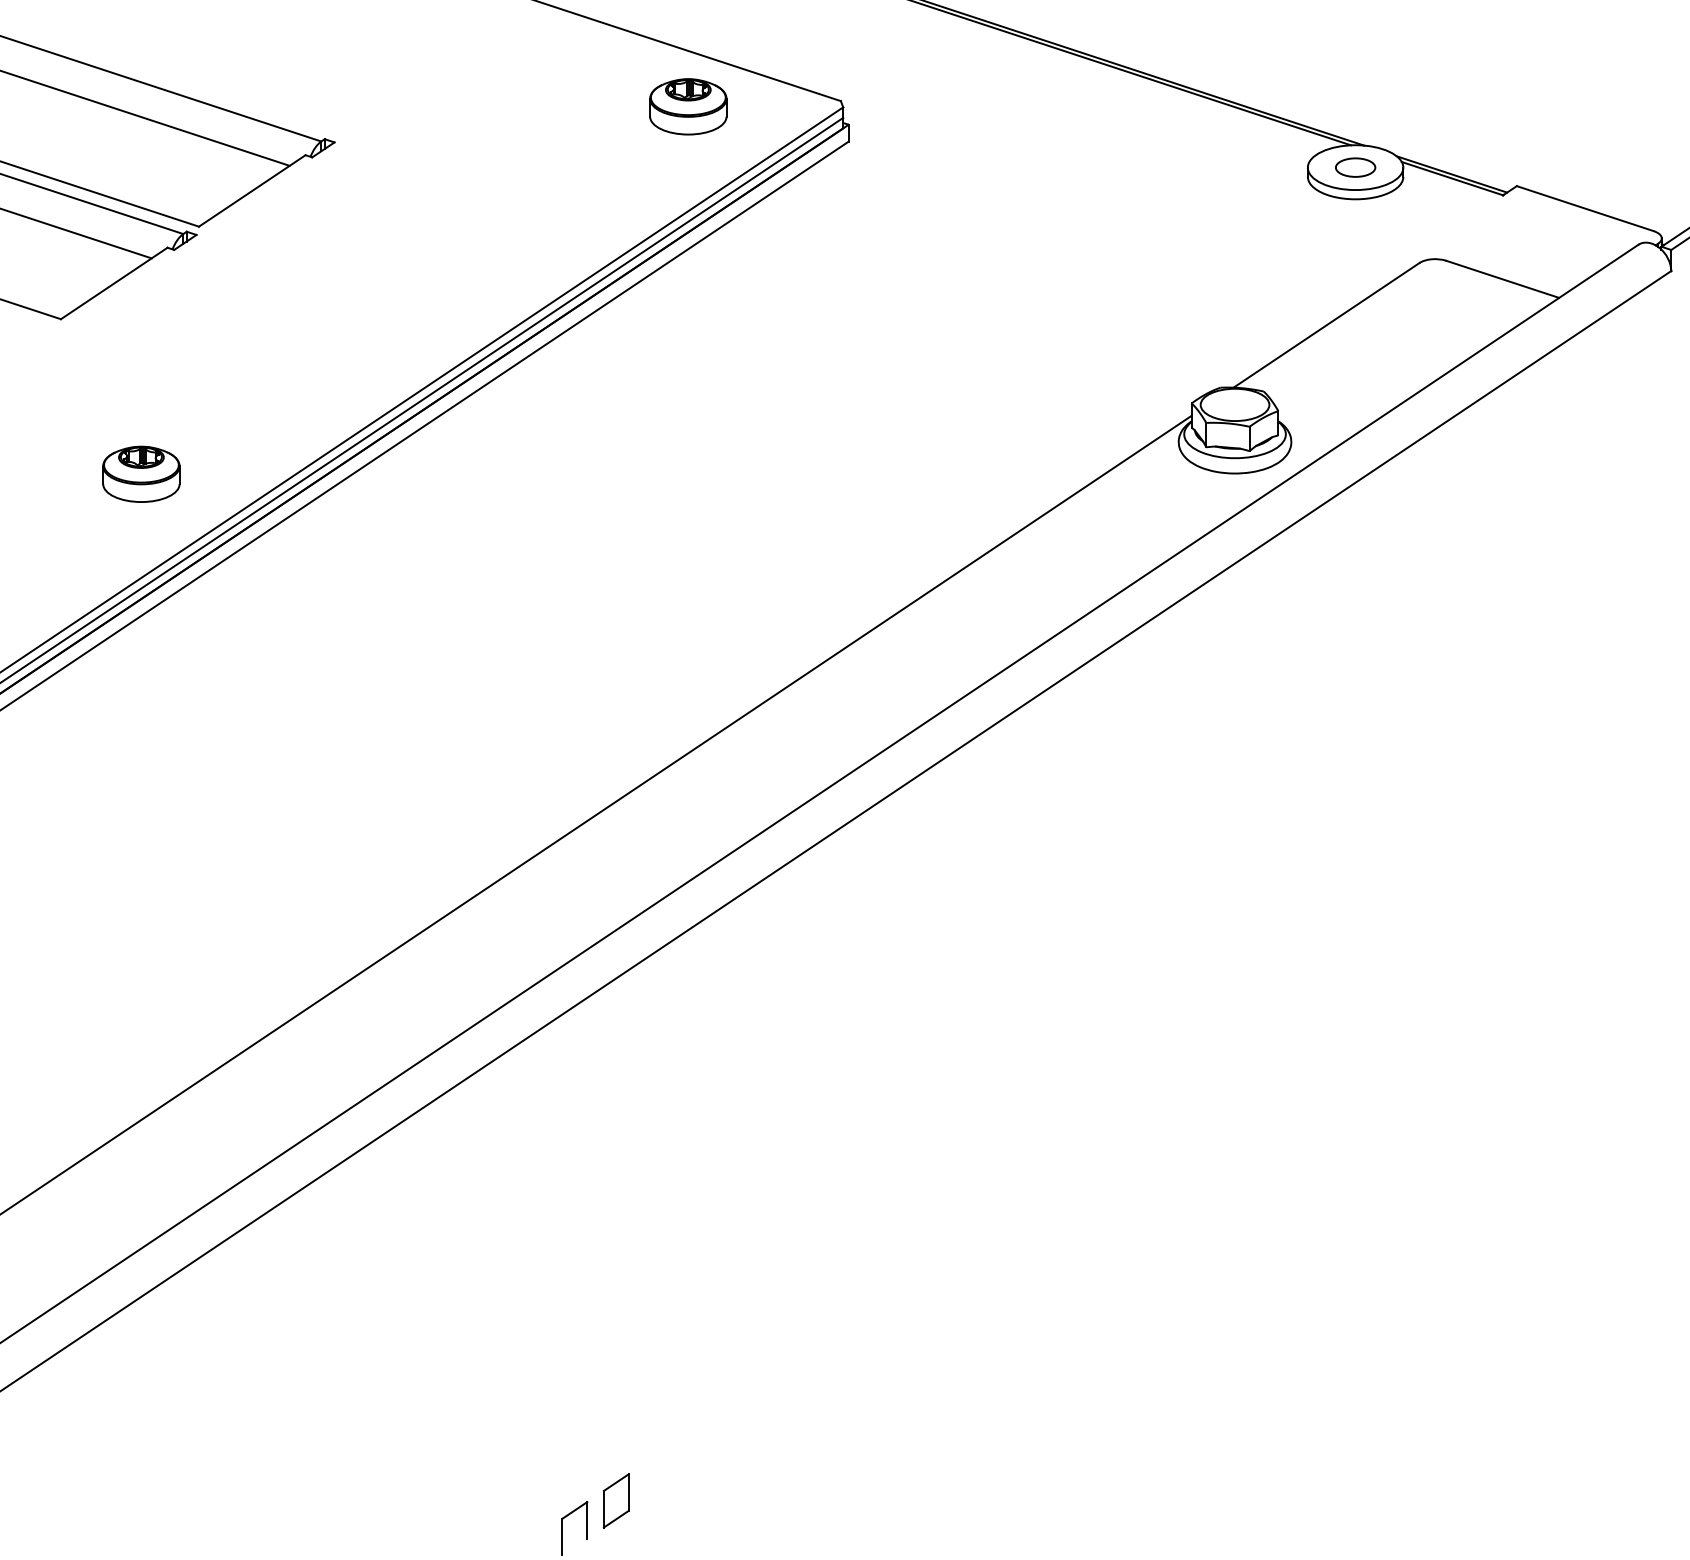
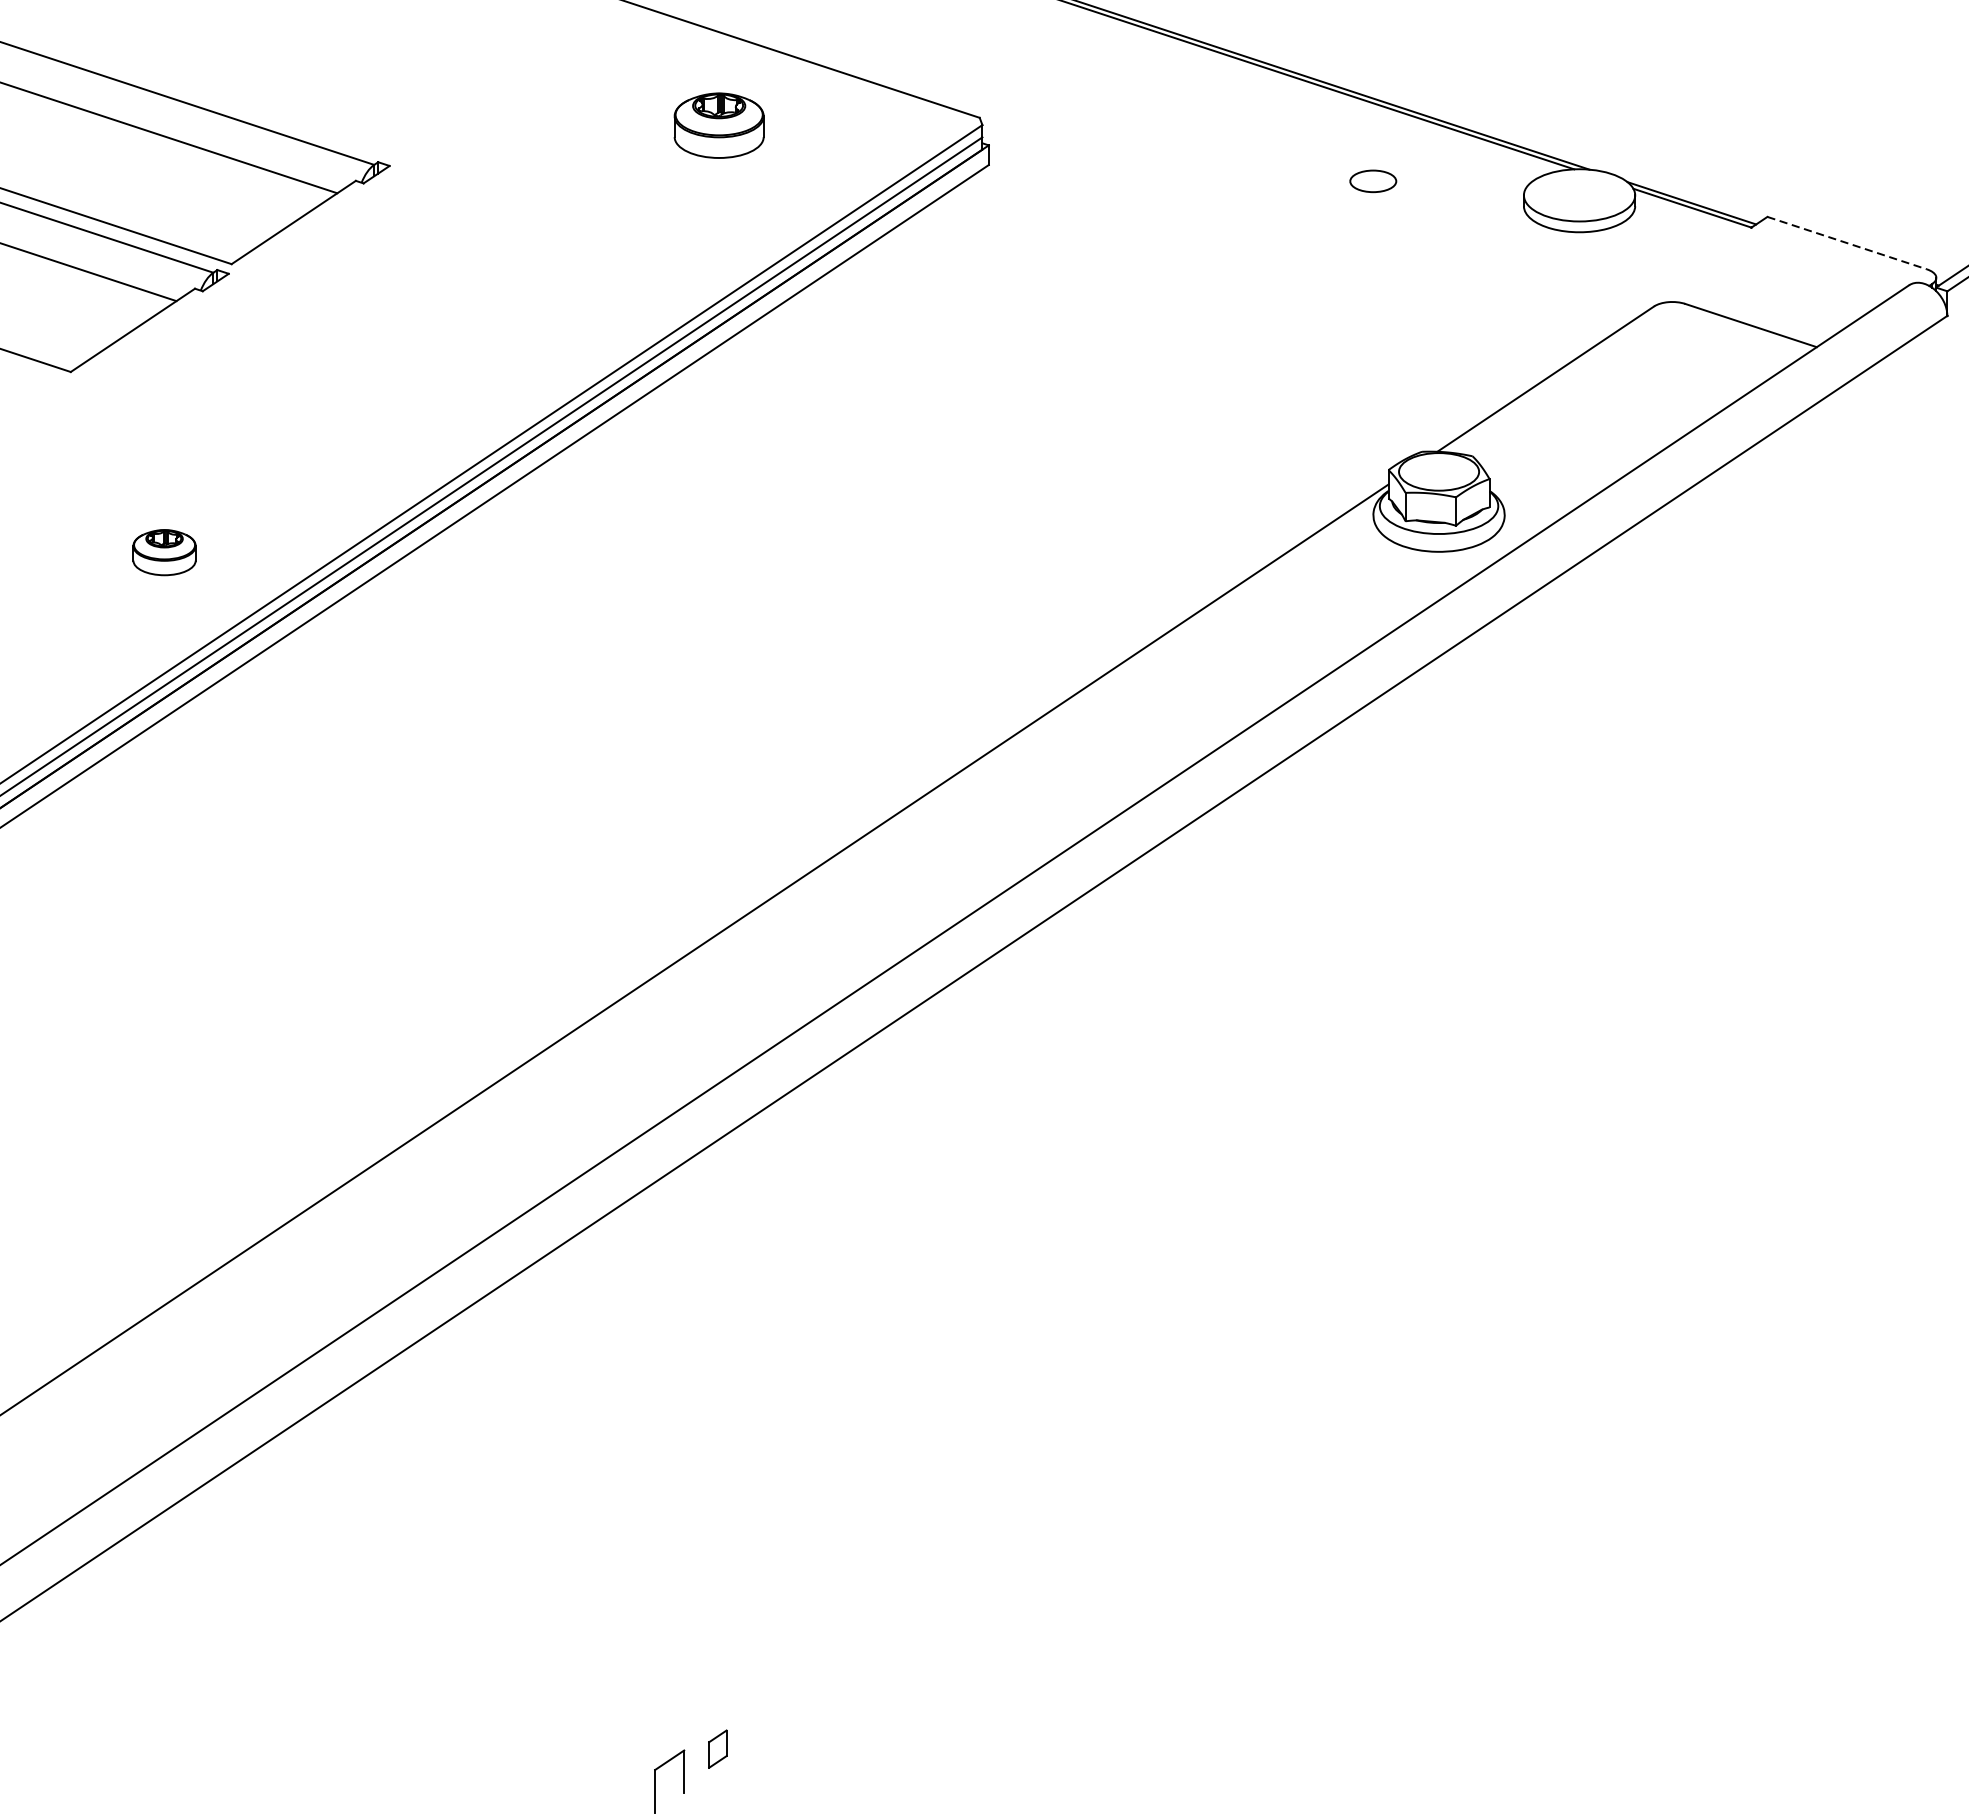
part: (688, 106) -> (719, 125), moved
part: (1355, 167) -> (1373, 181), moved
line: (1585, 208) -> (1847, 242), solid -> dashed
part: (141, 473) -> (164, 551), size x0.7
part: (615, 1500) -> (717, 1748), size x0.6

